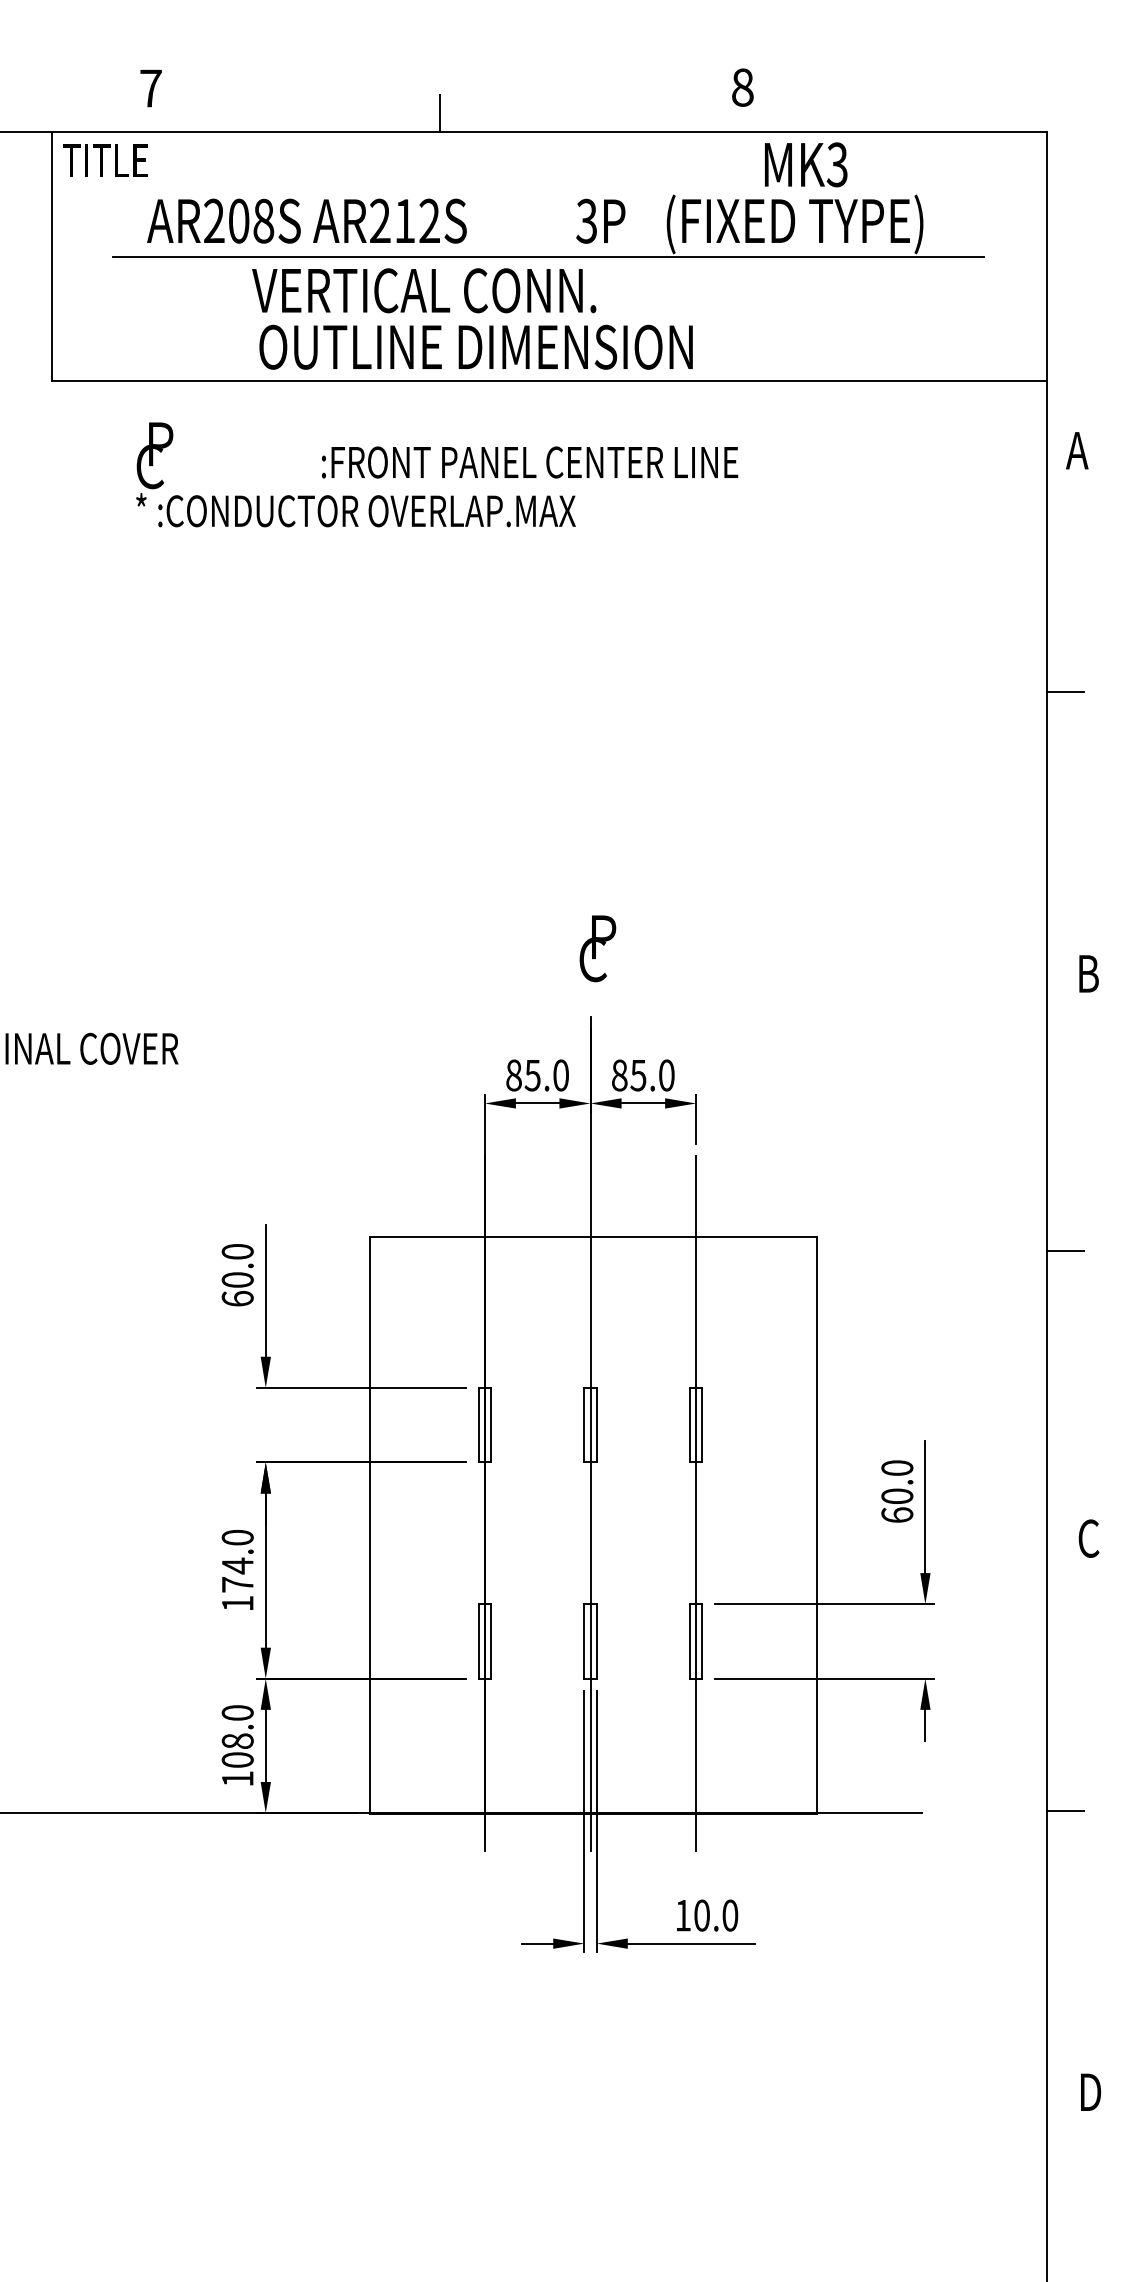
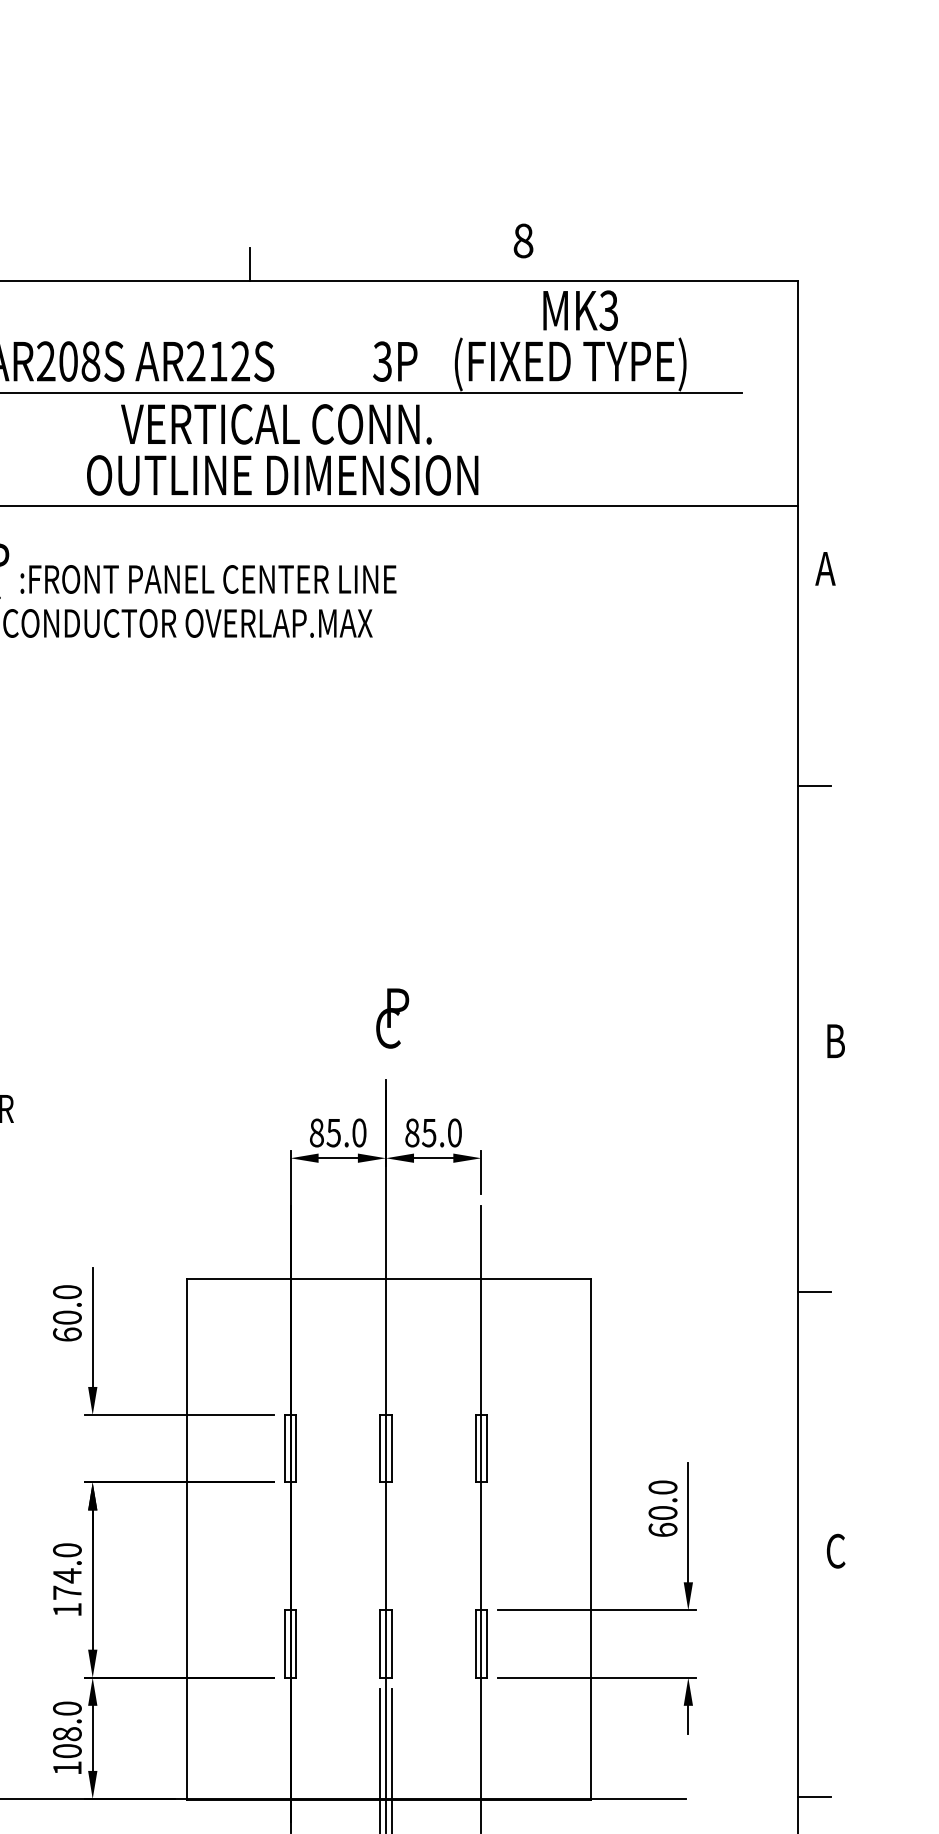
text: (424, 290) -> (276, 424), moved
text: (530, 462) -> (208, 579), moved

